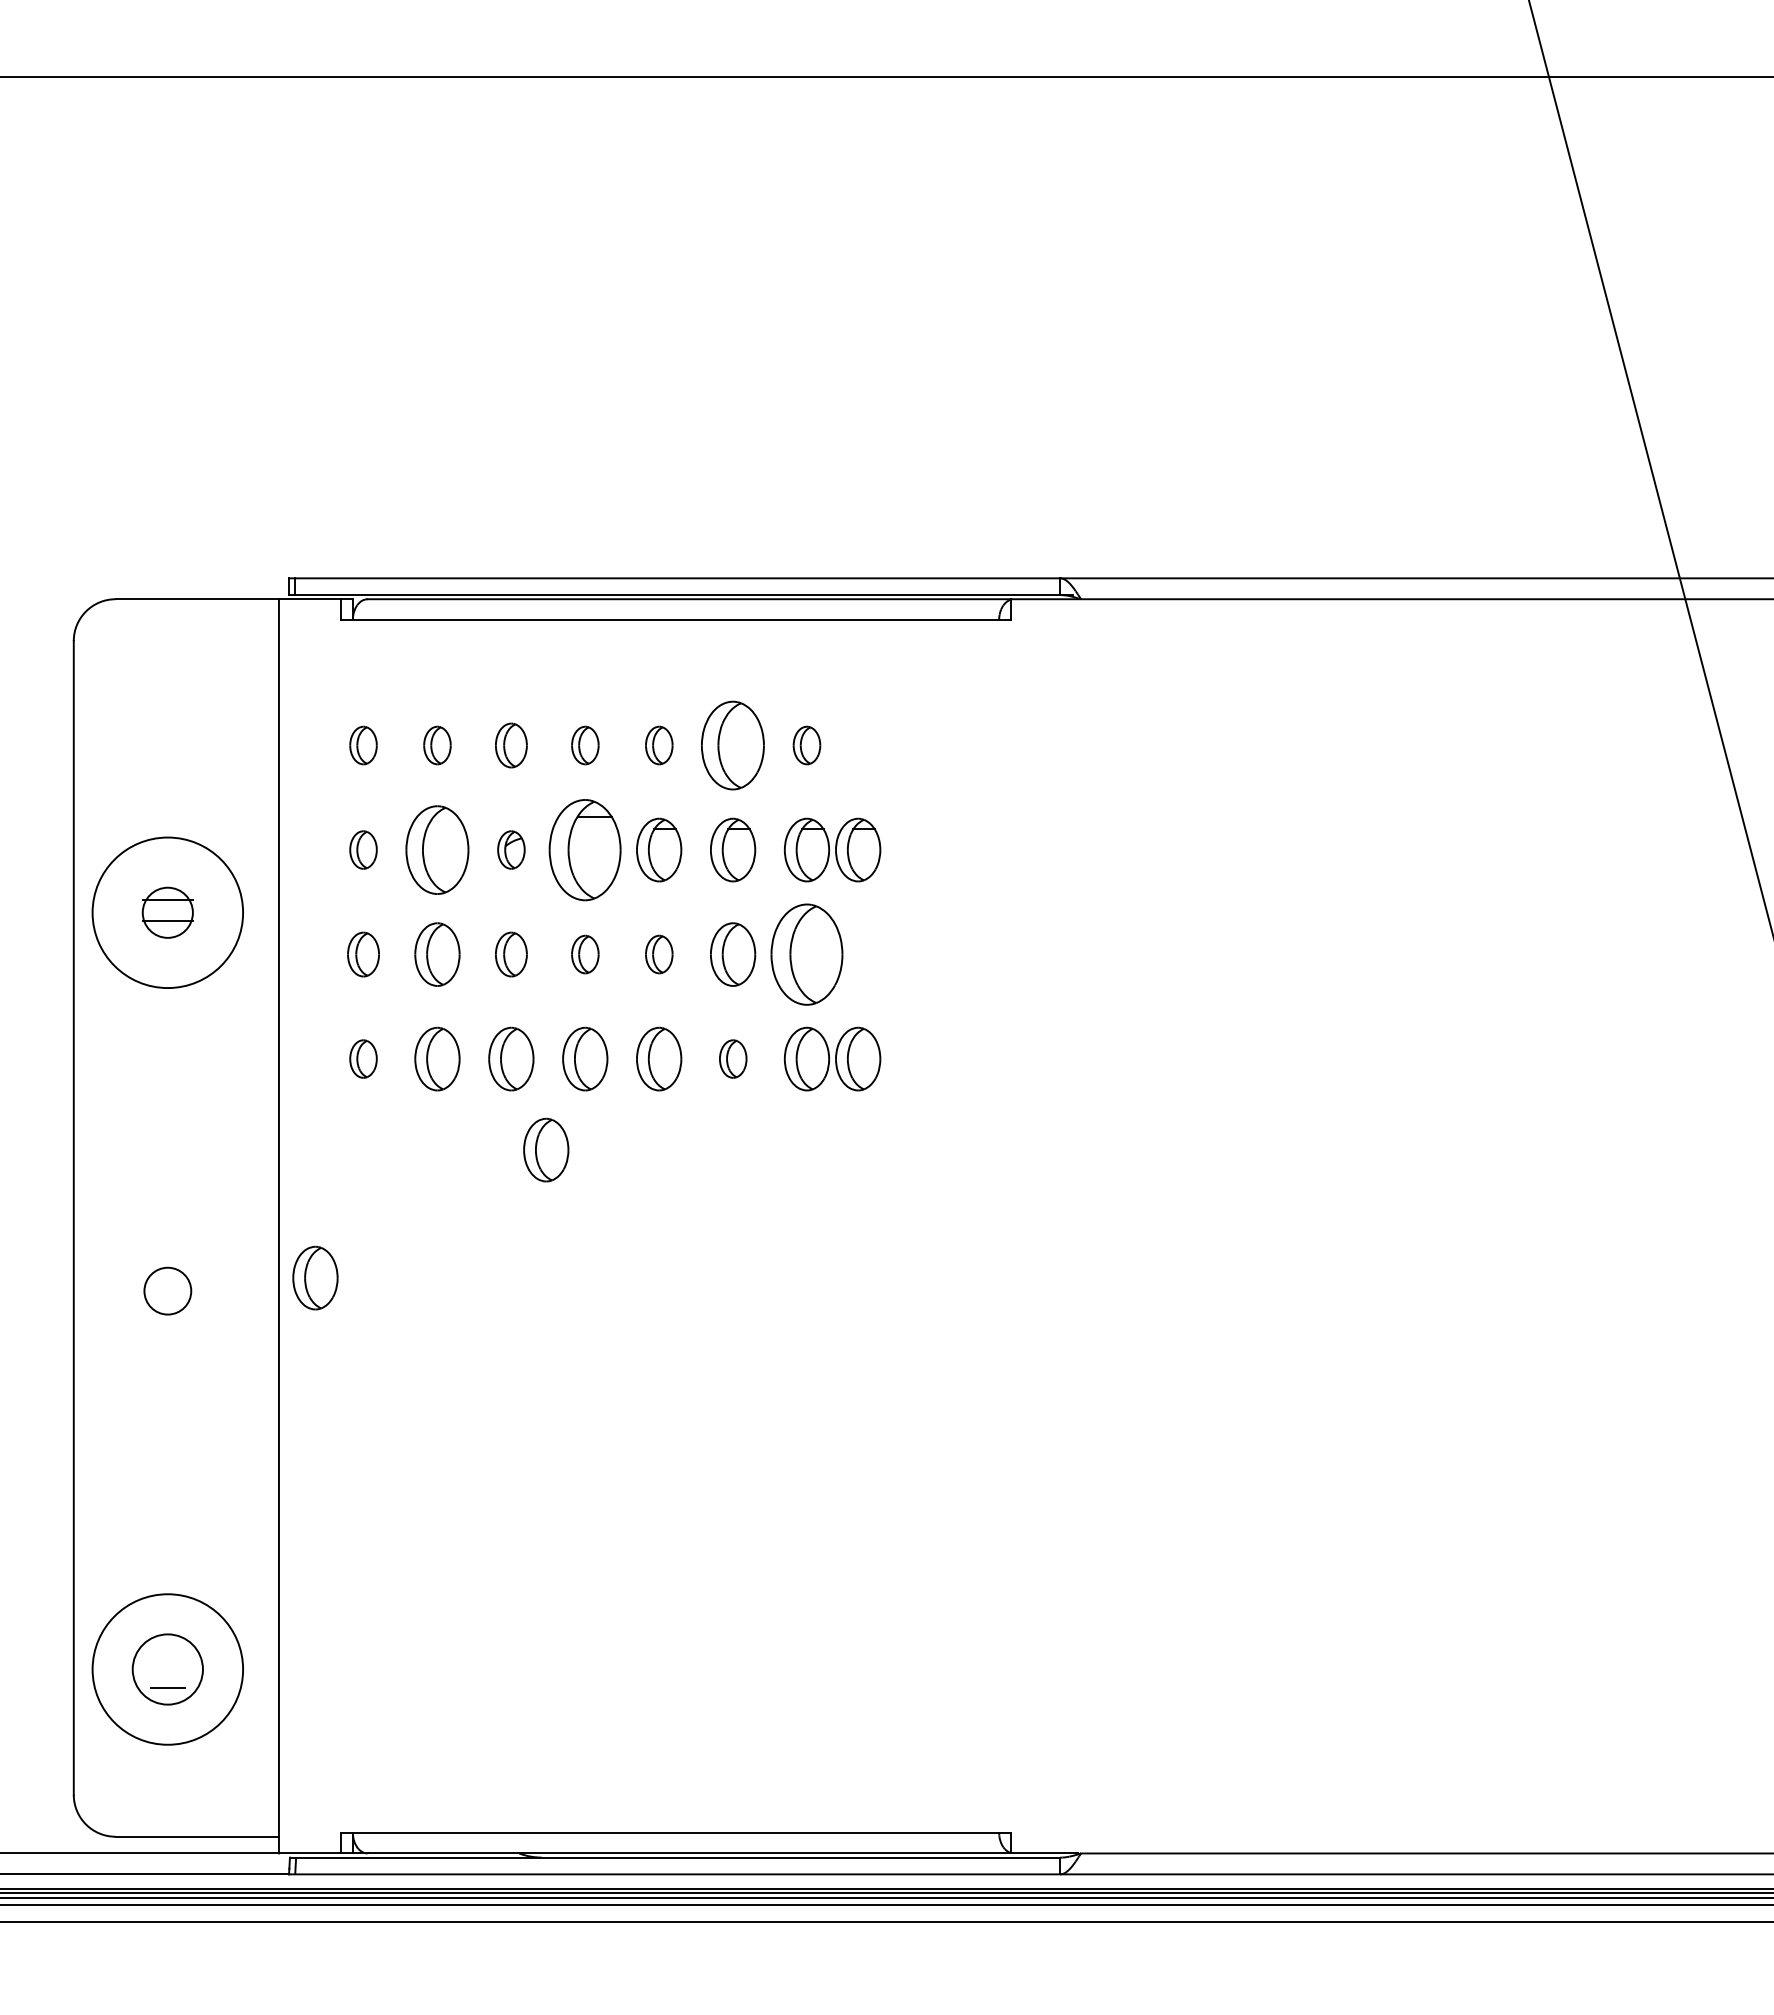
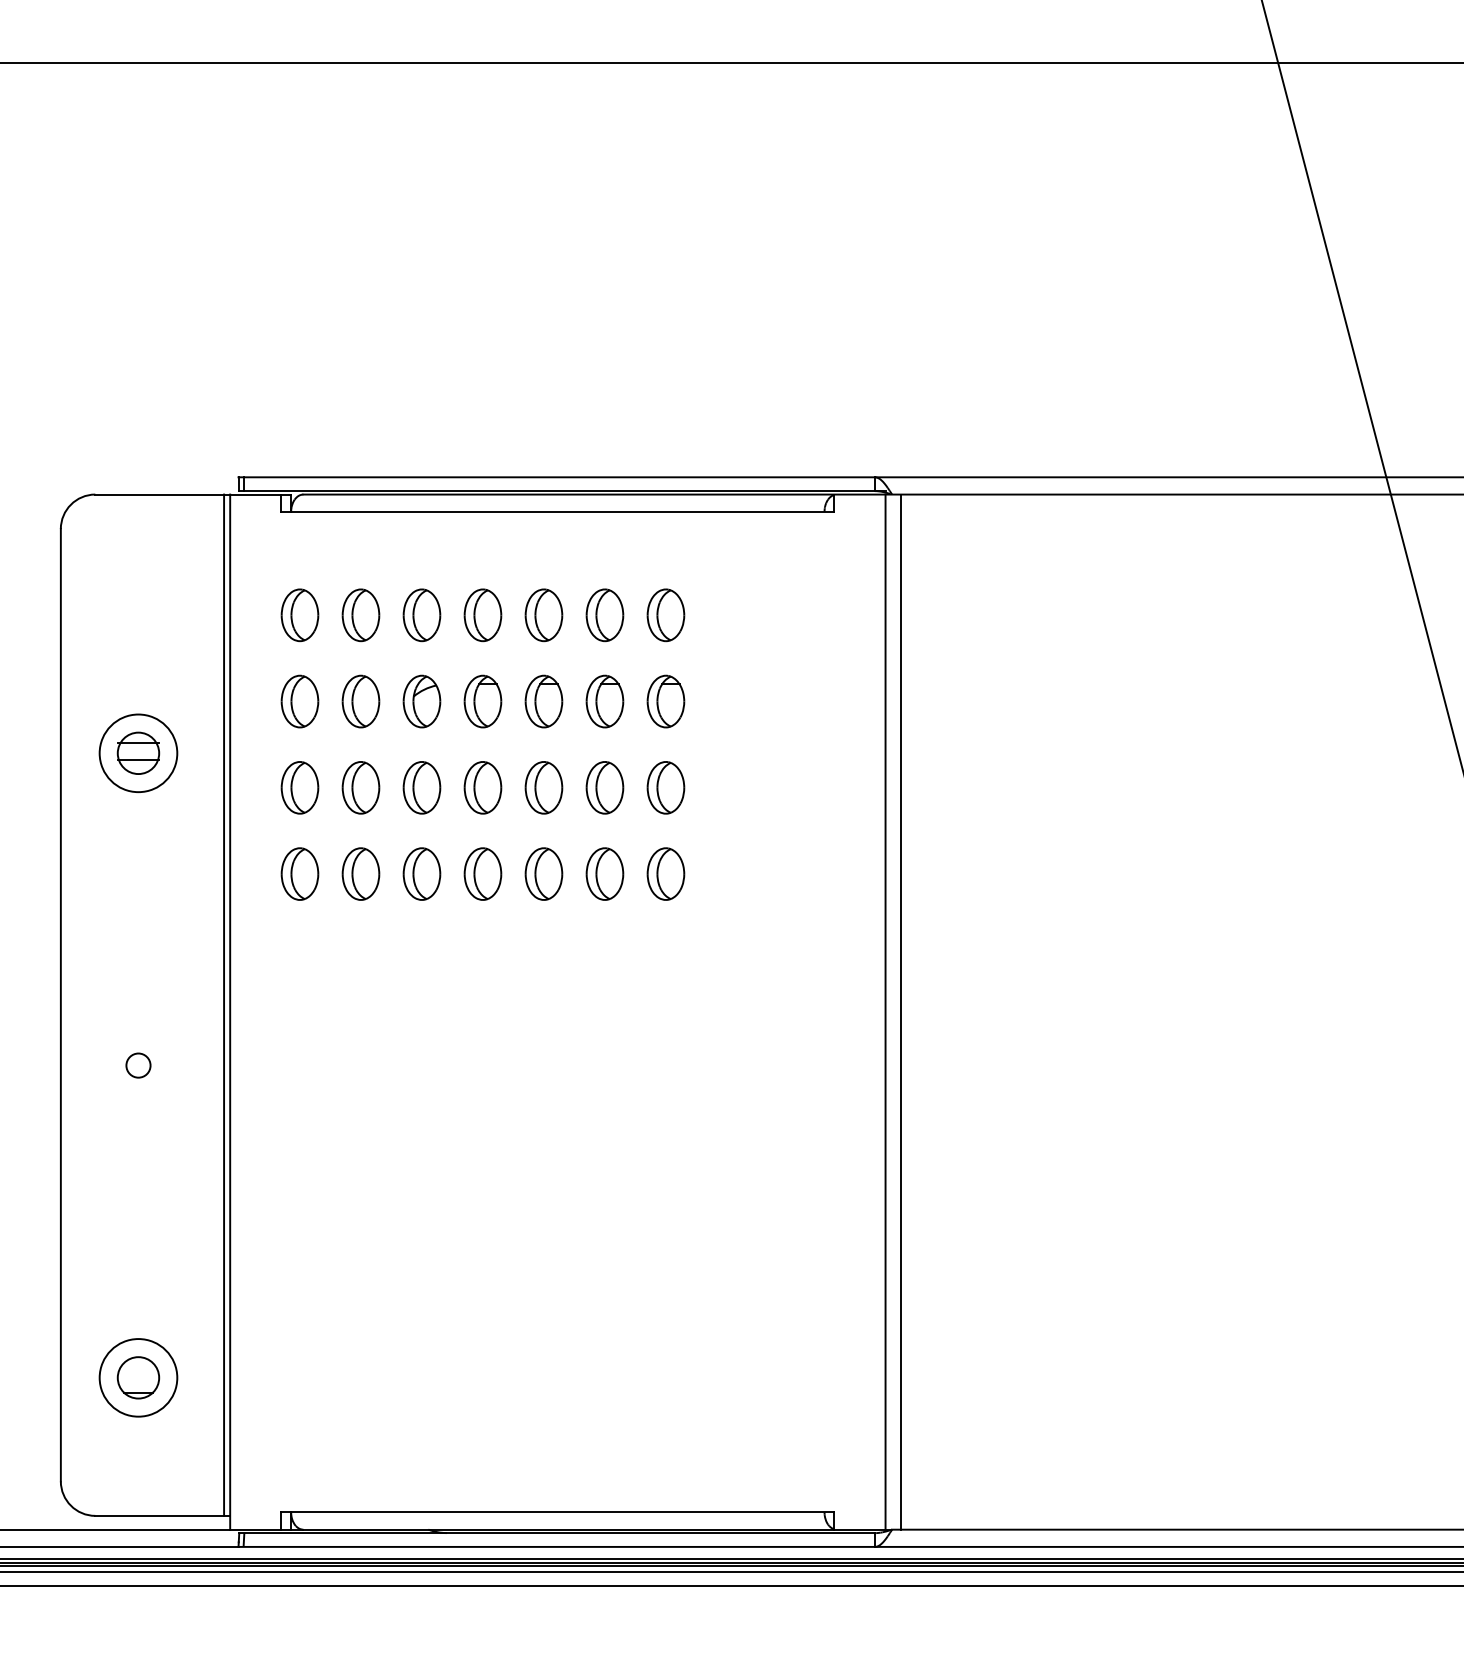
part: (363, 745) -> (299, 615), size x1.67
part: (437, 745) -> (361, 615), size x1.67
part: (511, 745) -> (422, 615), size x1.43
part: (585, 745) -> (483, 615), size x1.67
part: (659, 745) -> (544, 615), size x1.67
part: (733, 745) -> (605, 615), size x0.71
part: (806, 745) -> (665, 615), size x1.67
part: (363, 849) -> (299, 701), size x1.67
part: (437, 849) -> (361, 701), size x0.71
part: (511, 849) -> (422, 701), size x1.67
part: (585, 849) -> (483, 701), size x0.62
part: (858, 849) -> (708, 701), removed
circle: (167, 912) -> (138, 753), size x0.62
part: (363, 954) -> (299, 787), size x1.43
part: (511, 954) -> (422, 787), size x1.43
part: (585, 954) -> (483, 787), size x1.67
part: (659, 954) -> (544, 787), size x1.67
part: (806, 954) -> (665, 787), size x0.62
part: (363, 1058) -> (299, 873), size x1.67
part: (733, 1058) -> (605, 873), size x1.67
part: (858, 1058) -> (708, 873), removed
part: (546, 1149) -> (450, 948), removed
line: (271, 1217) -> (224, 1004), added
line: (1073, 1226) -> (885, 1012), added
line: (1092, 1226) -> (901, 1012), added
part: (315, 1277) -> (260, 1054), removed
circle: (167, 1290) -> (138, 1065), size x0.62
circle: (167, 1669) -> (138, 1377), size x0.62
circle: (167, 1669) -> (138, 1377), size x0.71

